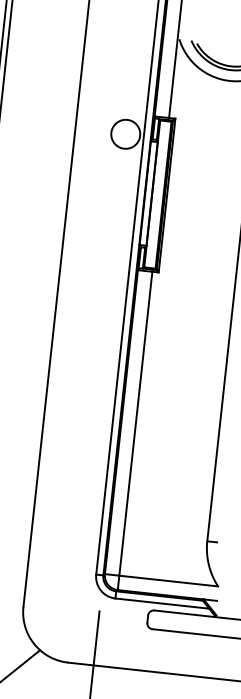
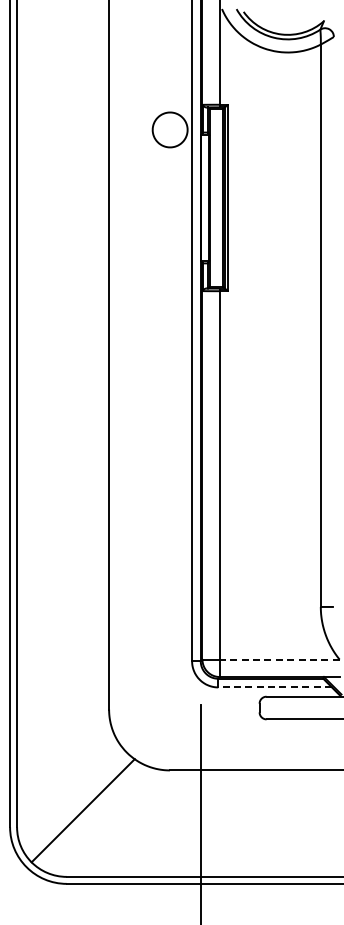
line: (168, 580) -> (279, 659), solid -> dashed
line: (162, 603) -> (275, 687), solid -> dashed

